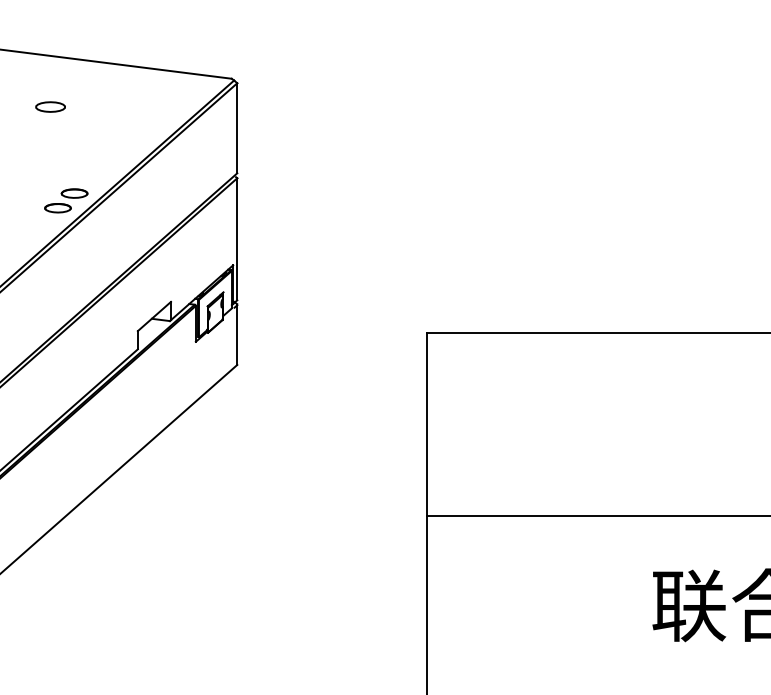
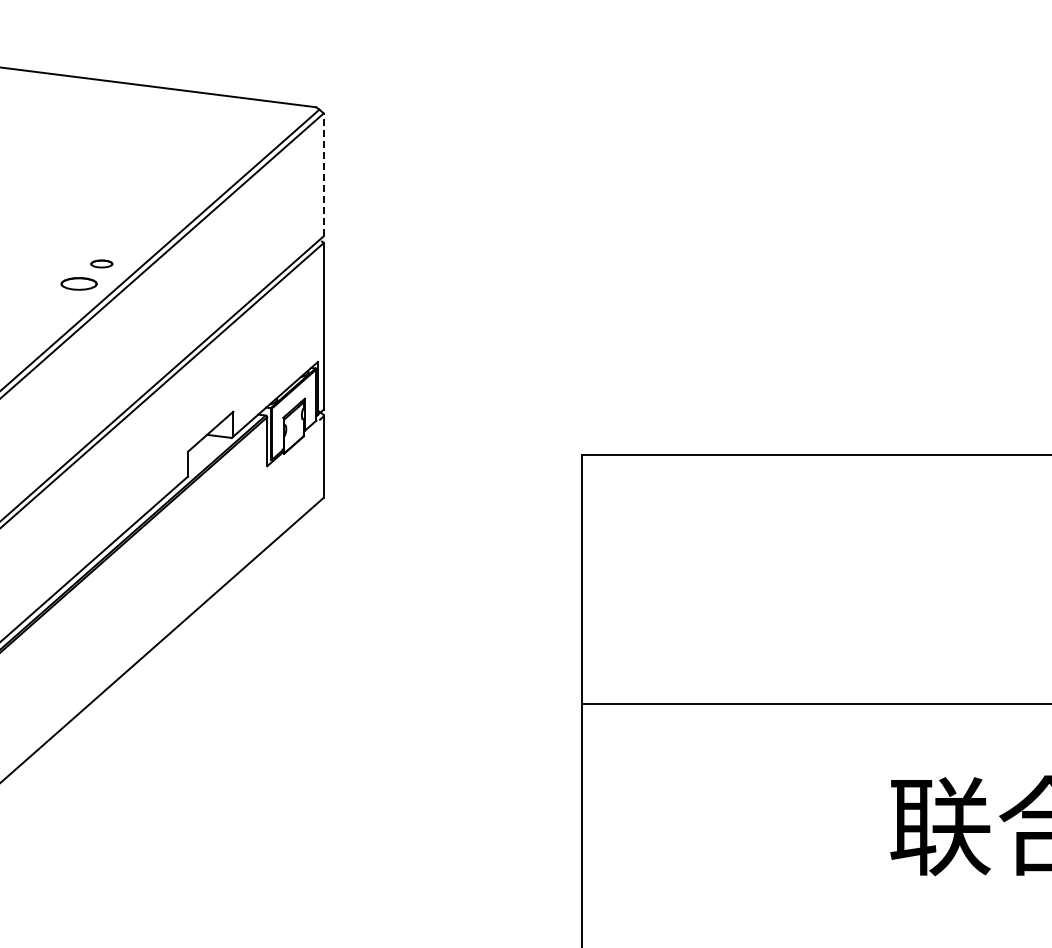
part: (50, 106) -> (68, 145), removed
line: (237, 128) -> (323, 174), solid -> dashed
part: (74, 193) -> (101, 263), size x0.6

